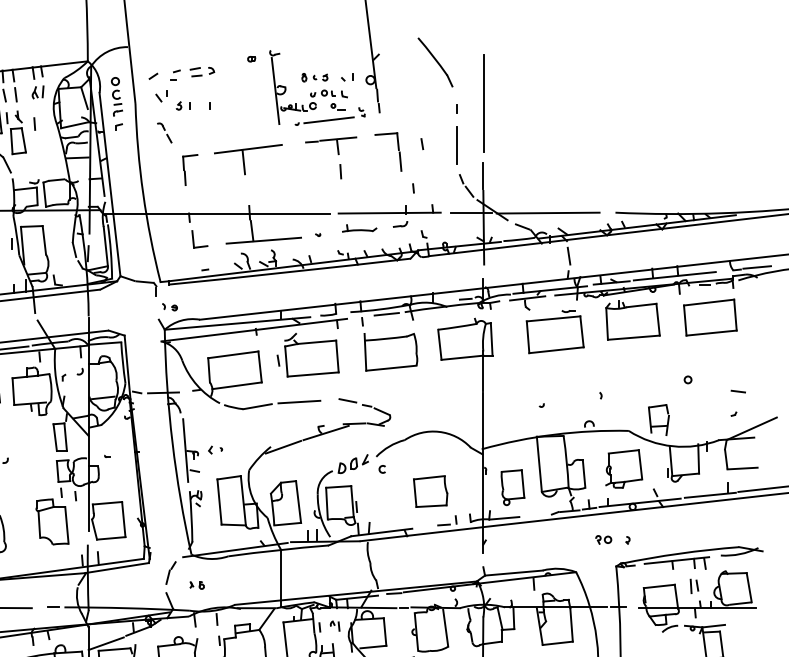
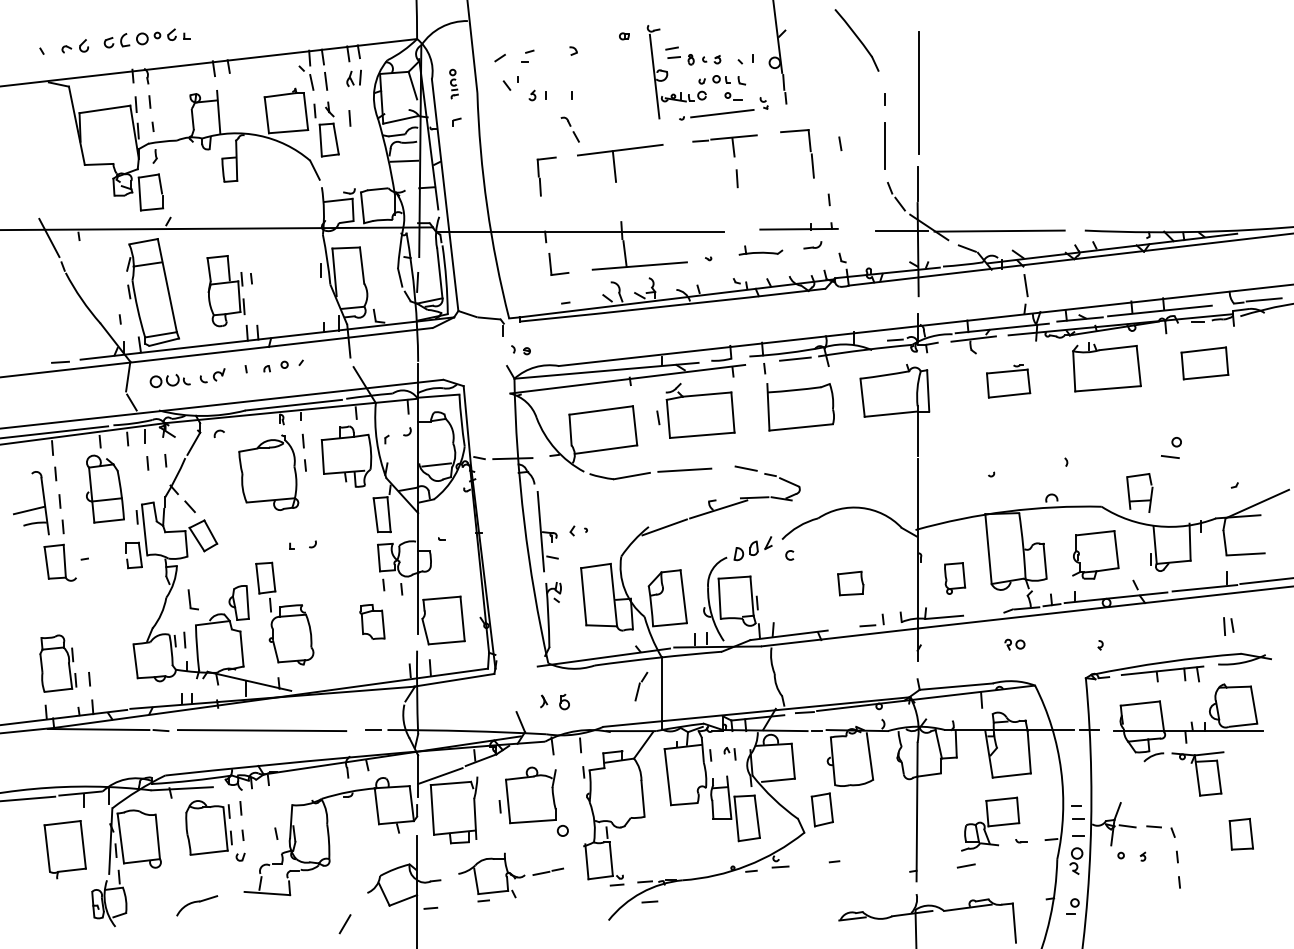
part: (195, 71) -> (672, 52), moved
part: (116, 97) -> (453, 84), size x0.6
part: (164, 132) -> (569, 129), moved
part: (389, 209) -> (798, 226), size x0.6
part: (710, 317) -> (1204, 363), size x0.7
part: (555, 331) -> (1008, 381), size x0.6
line: (738, 391) -> (1170, 456), moved
part: (512, 487) -> (954, 578), size x0.7
part: (430, 491) -> (850, 583), size x0.6
part: (52, 521) -> (372, 621), size x0.6
part: (603, 539) -> (1014, 644), moved
part: (171, 572) -> (641, 686), moved
part: (197, 585) -> (555, 702), size x1.6
part: (694, 586) -> (1228, 626), moved

